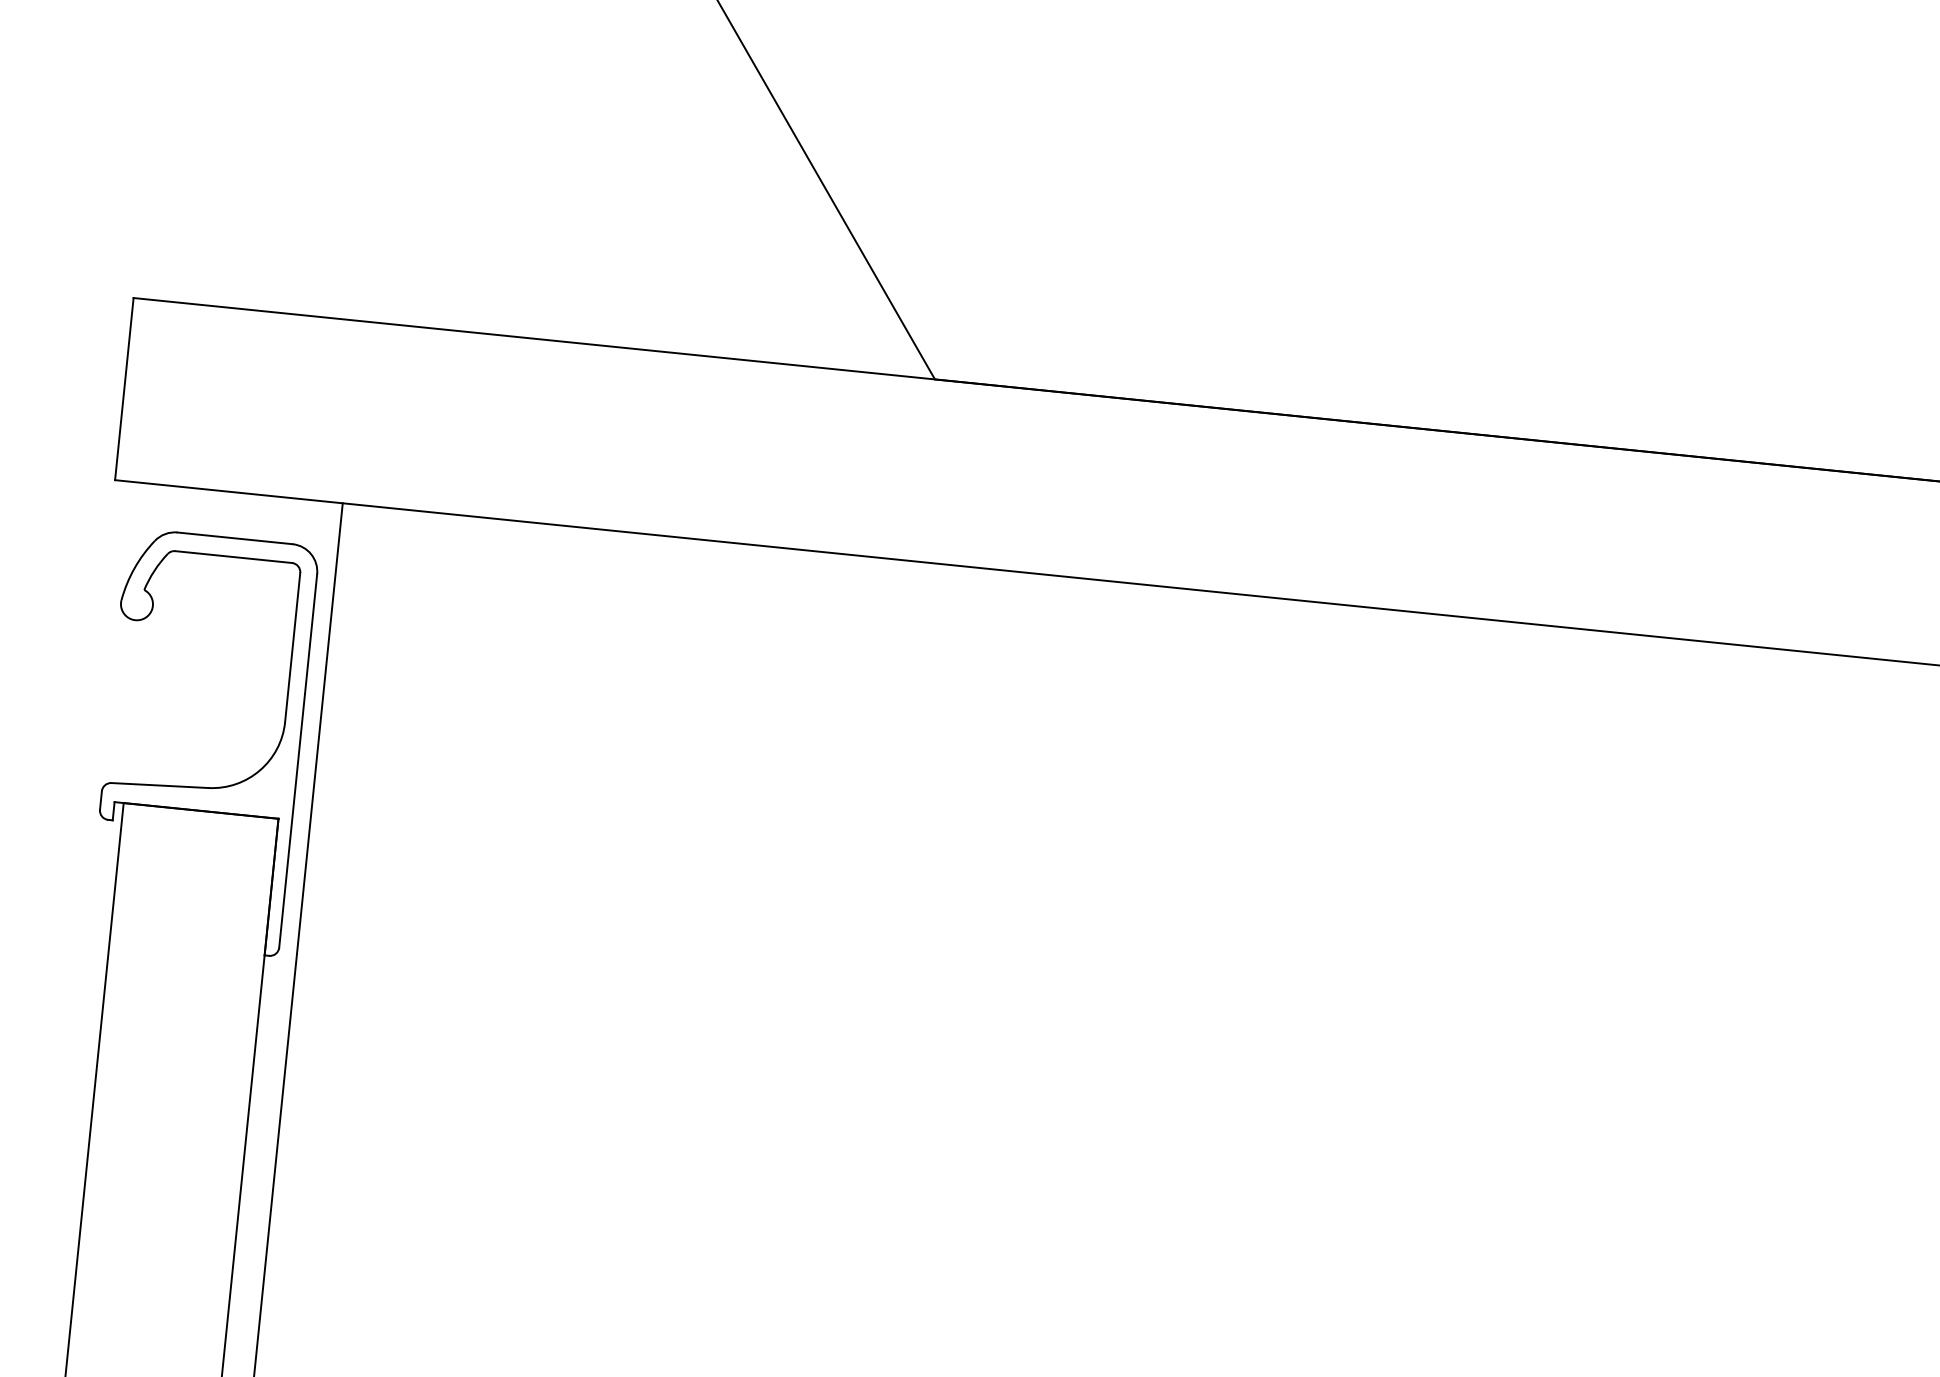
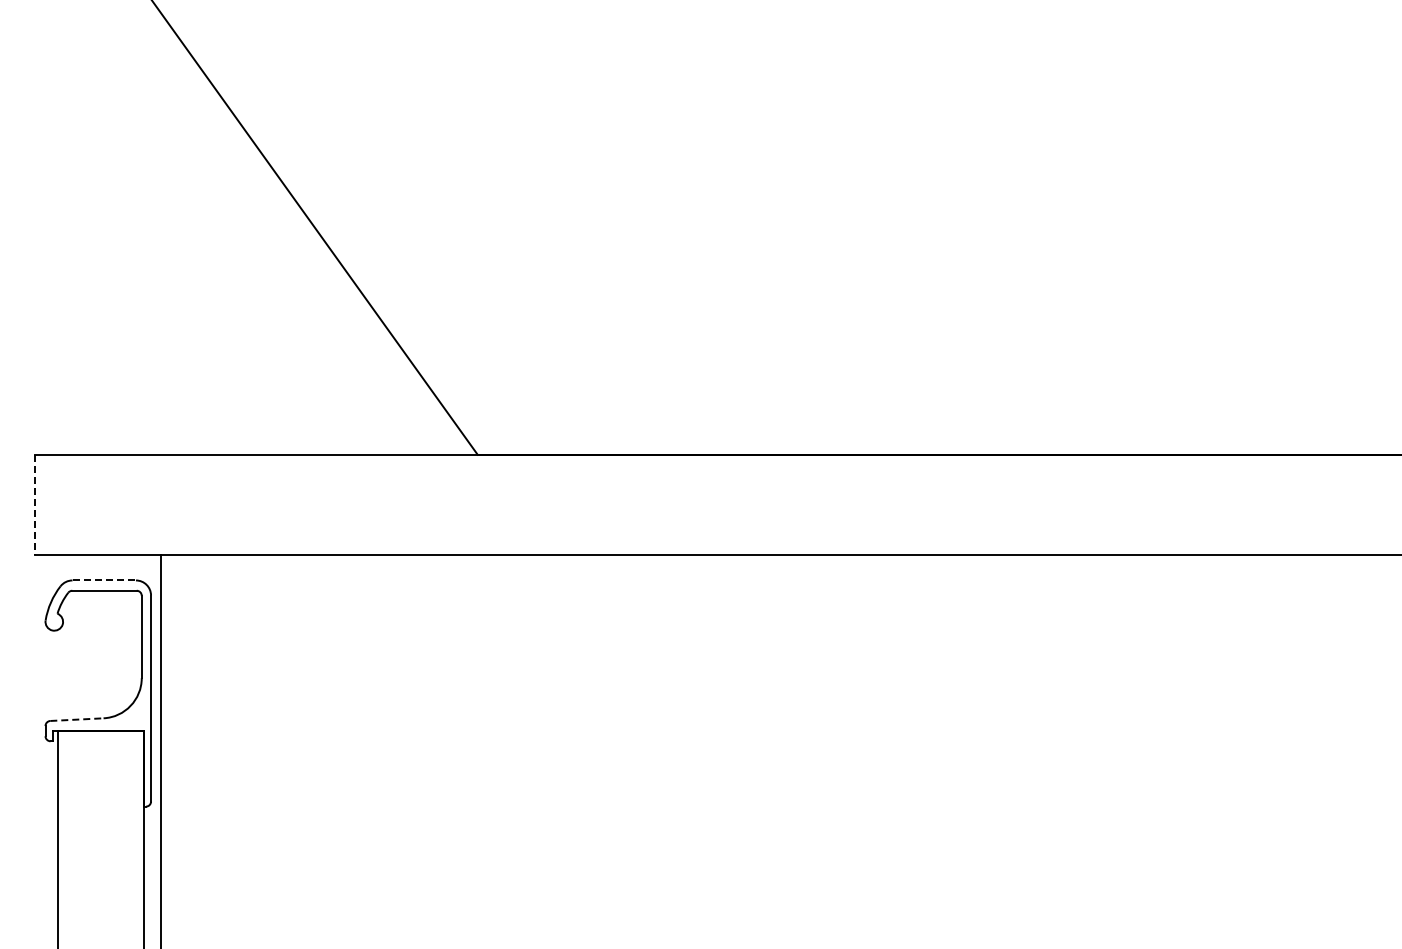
line: (124, 389) -> (35, 505), solid -> dashed
line: (235, 538) -> (104, 580), solid -> dashed
line: (159, 785) -> (76, 719), solid -> dashed

